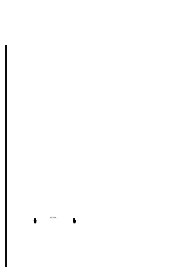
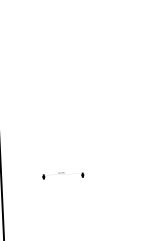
part: (54, 220) -> (63, 175), moved

